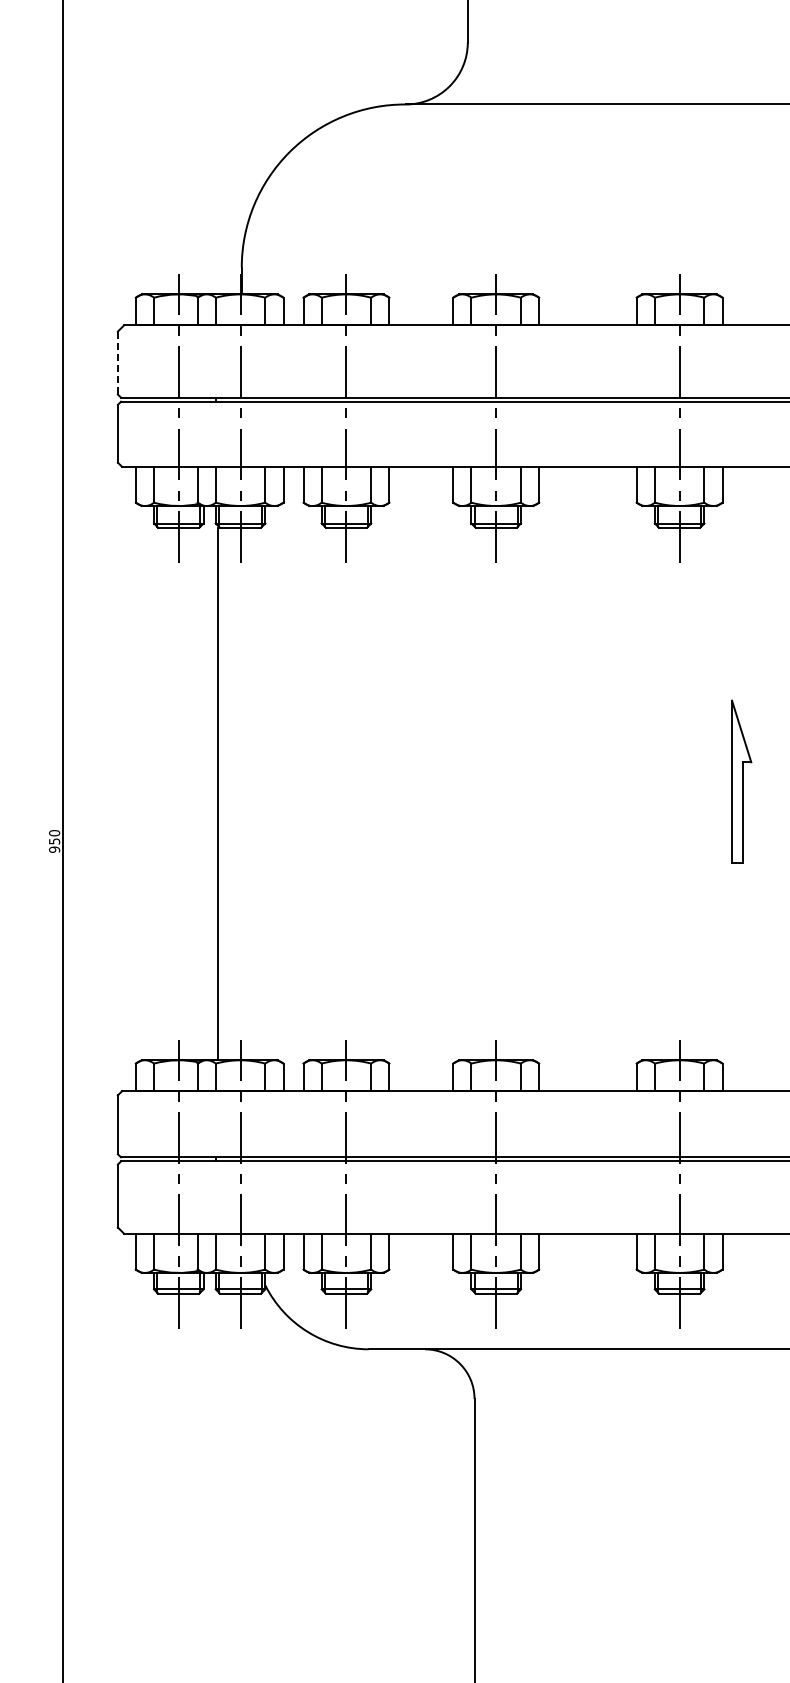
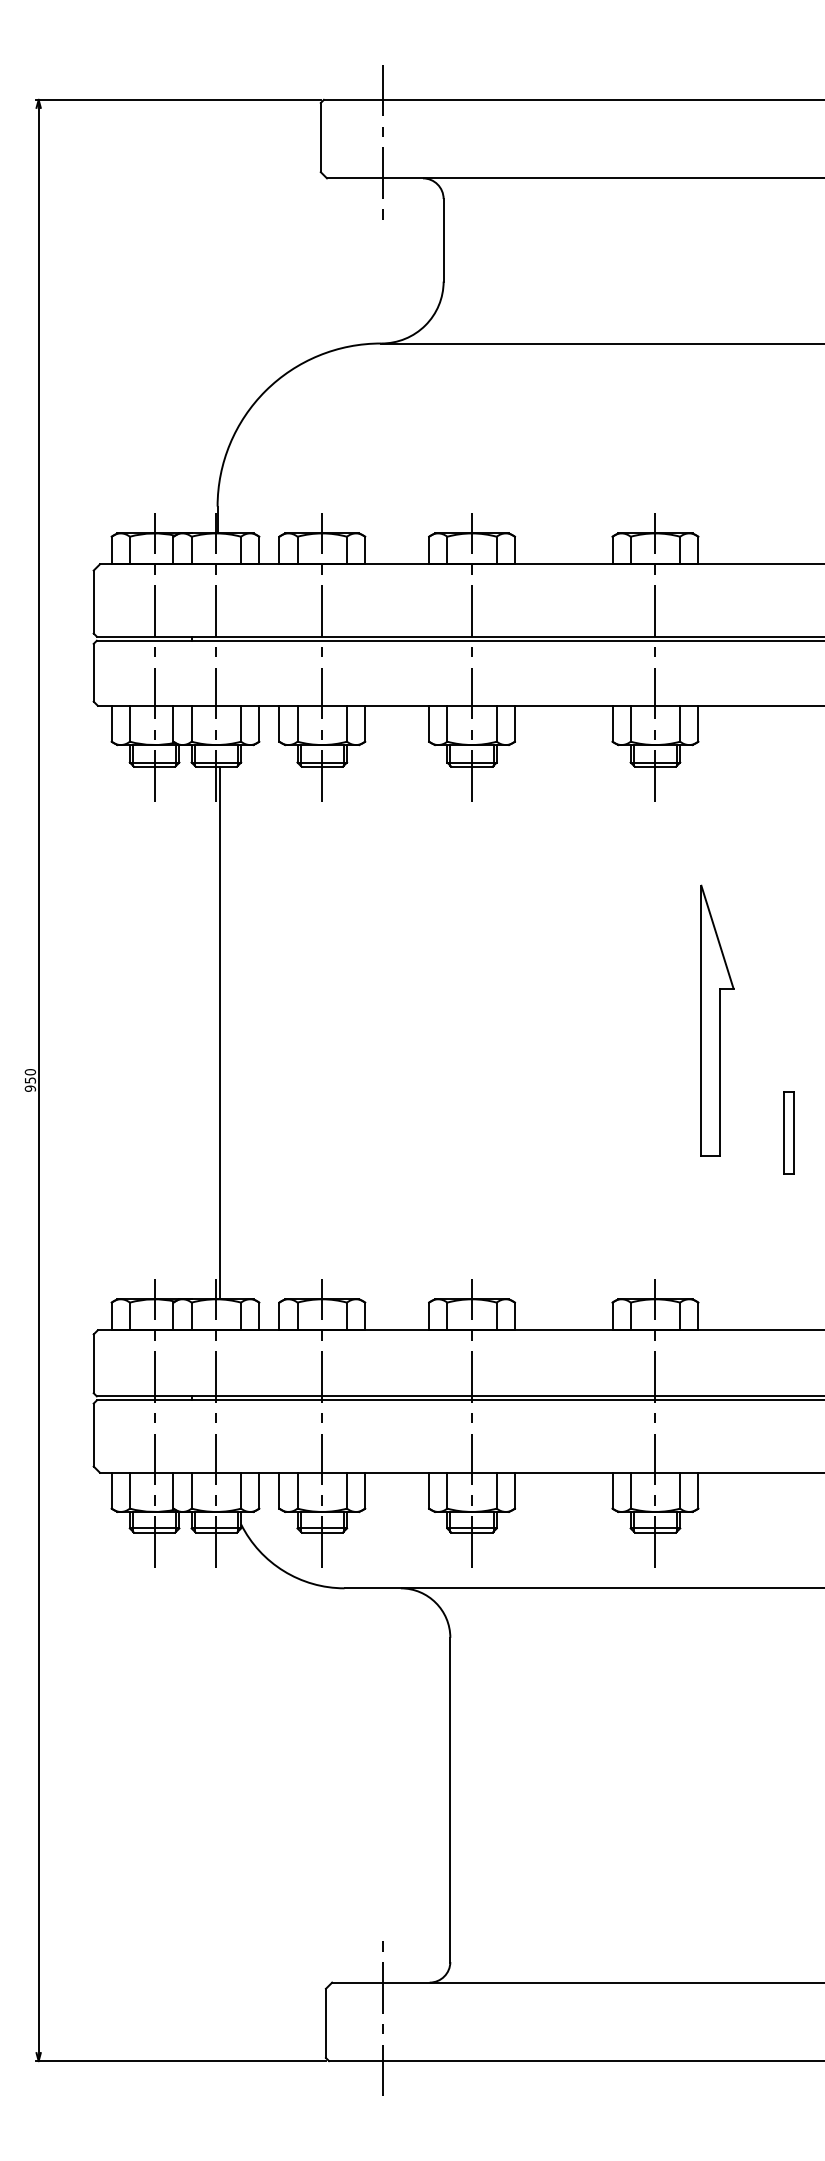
line: (117, 363) -> (93, 602), dashed -> solid
part: (741, 781) -> (717, 1020), size x1.67
line: (217, 793) -> (219, 1032), moved

